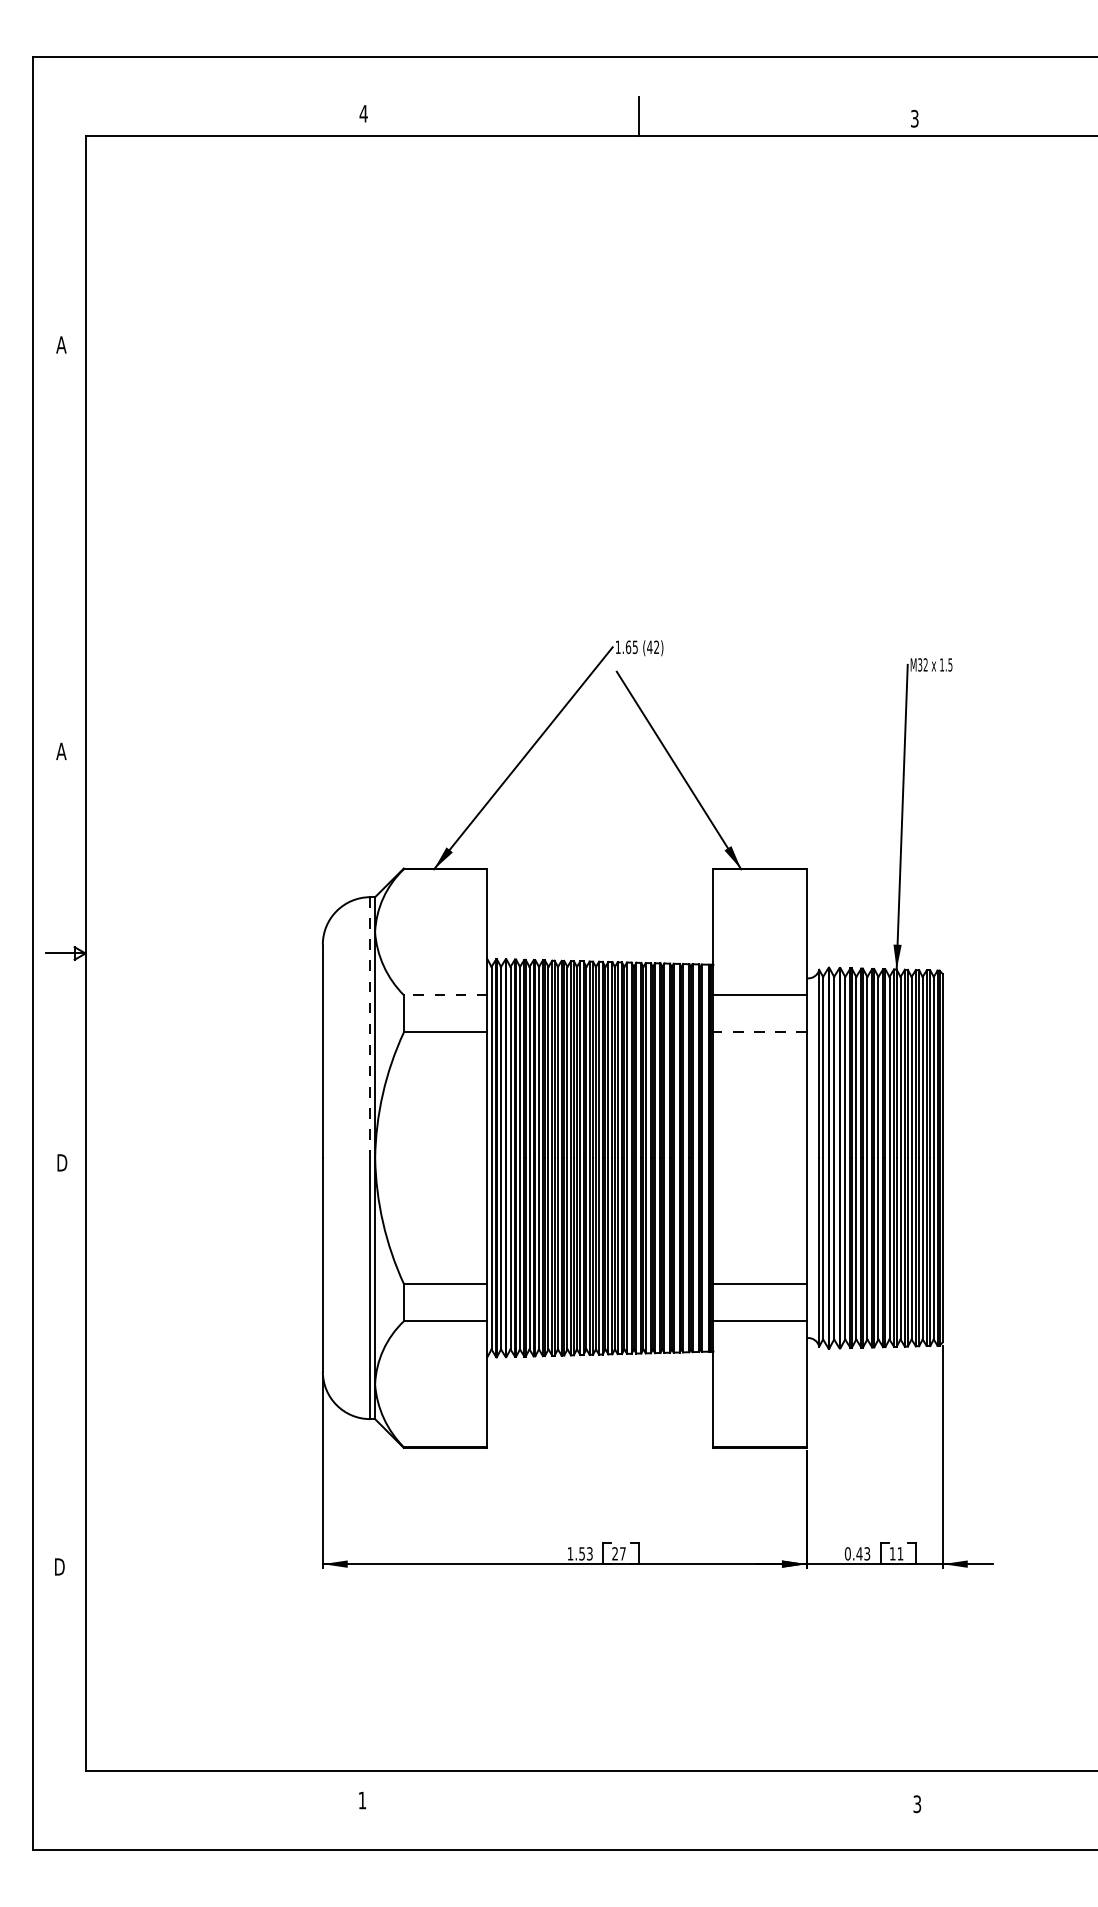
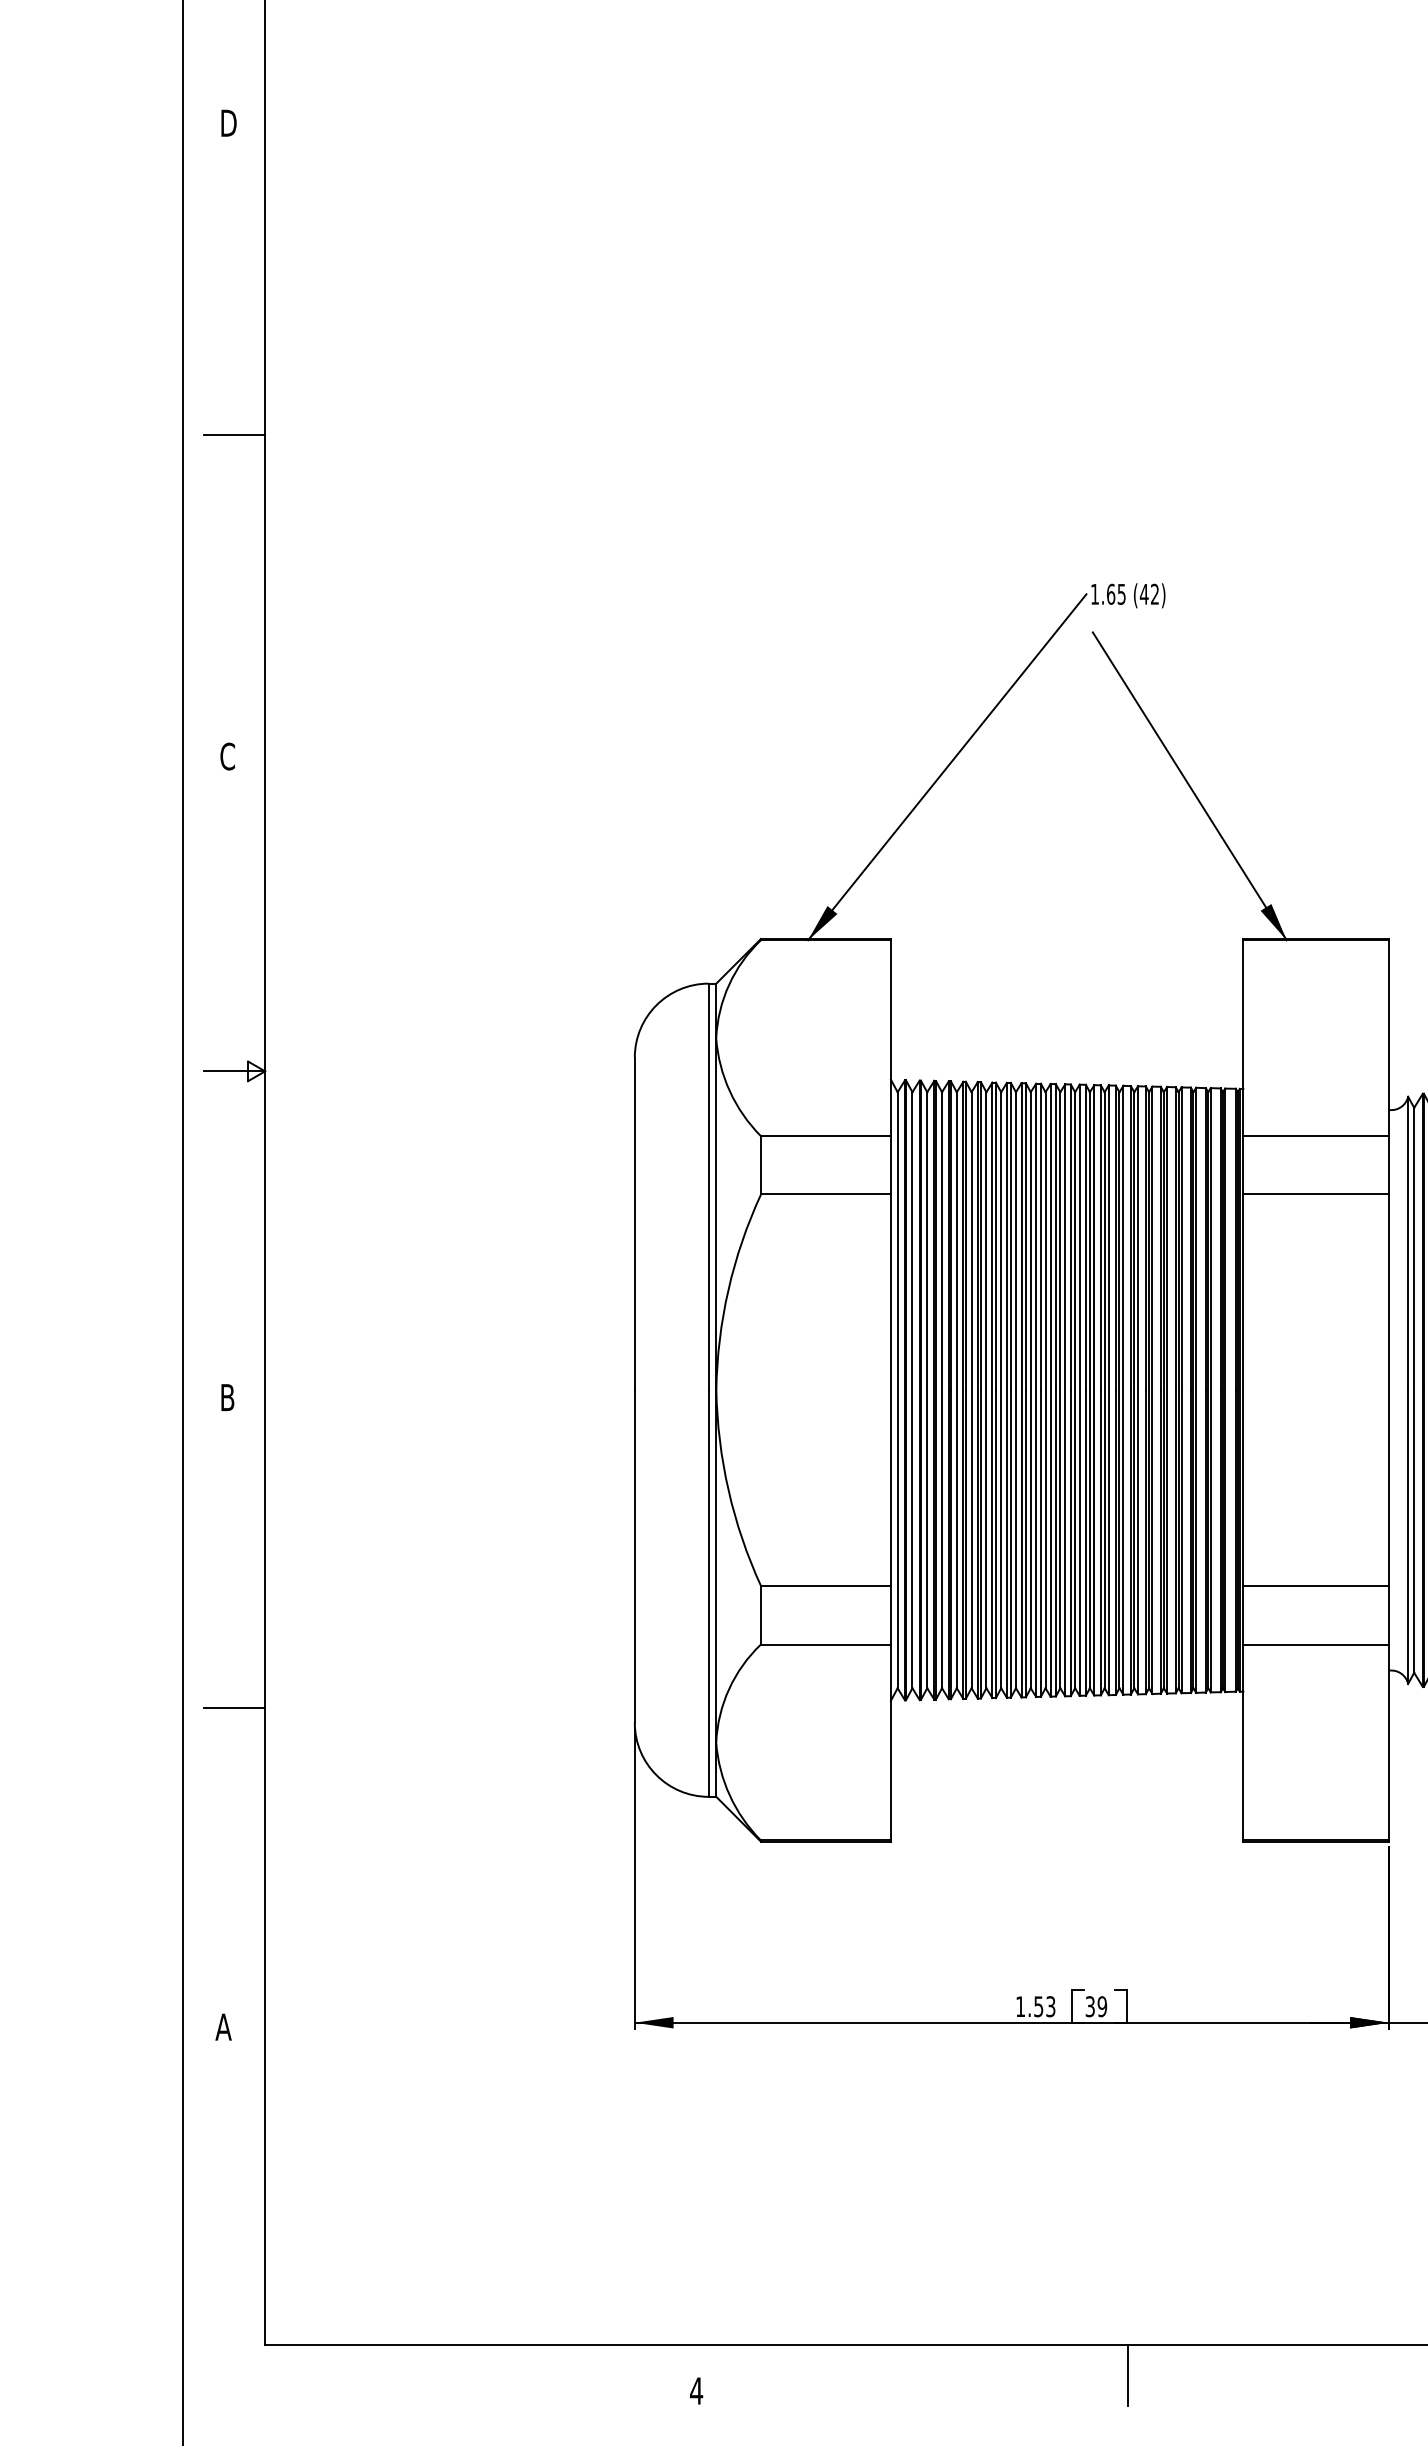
text: (61, 344) -> (227, 122), A -> D
line: (65, 544) -> (233, 434), added
text: (61, 751) -> (227, 756), A -> C
line: (445, 995) -> (825, 1136), dashed -> solid
line: (370, 1028) -> (709, 1188), dashed -> solid
line: (760, 1032) -> (1316, 1194), dashed -> solid
text: (63, 1163) -> (230, 1398), D -> B
line: (65, 1362) -> (233, 1708), added
text: (618, 1553) -> (1095, 2006), 27 -> 39
text: (58, 1566) -> (222, 2026), D -> A
line: (639, 1790) -> (1128, 2375), added
text: (362, 1800) -> (696, 2391), 1 -> 4

